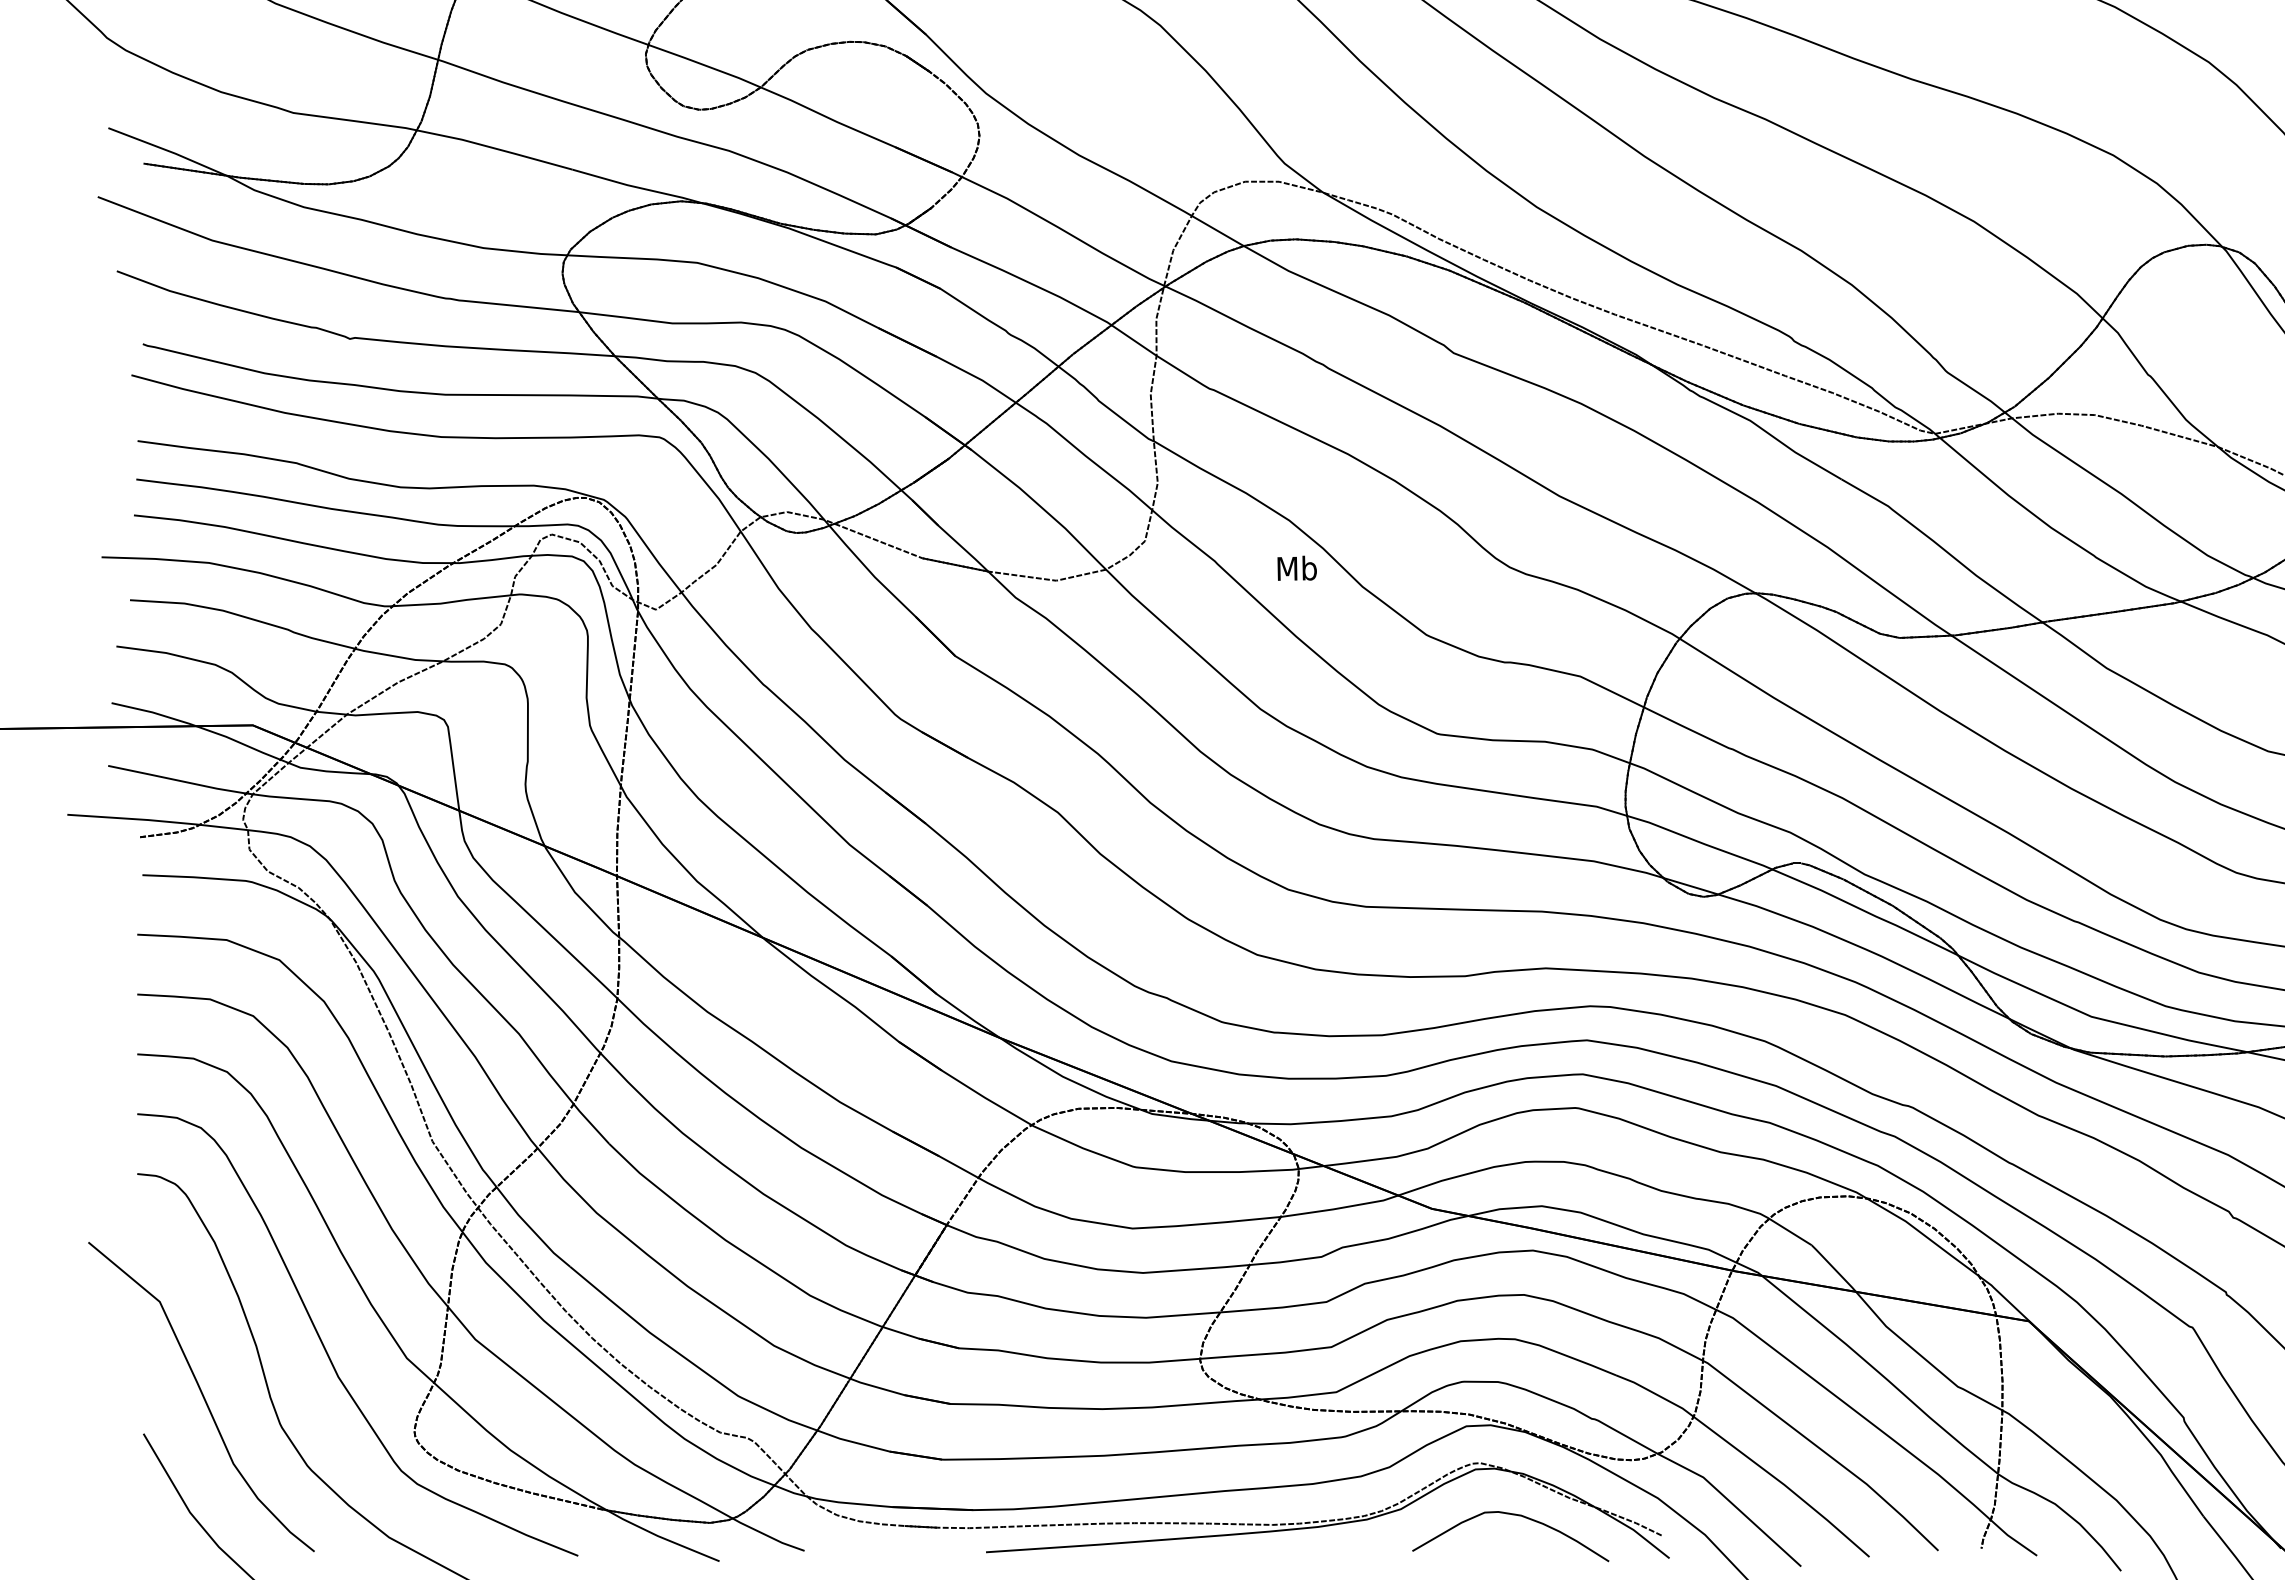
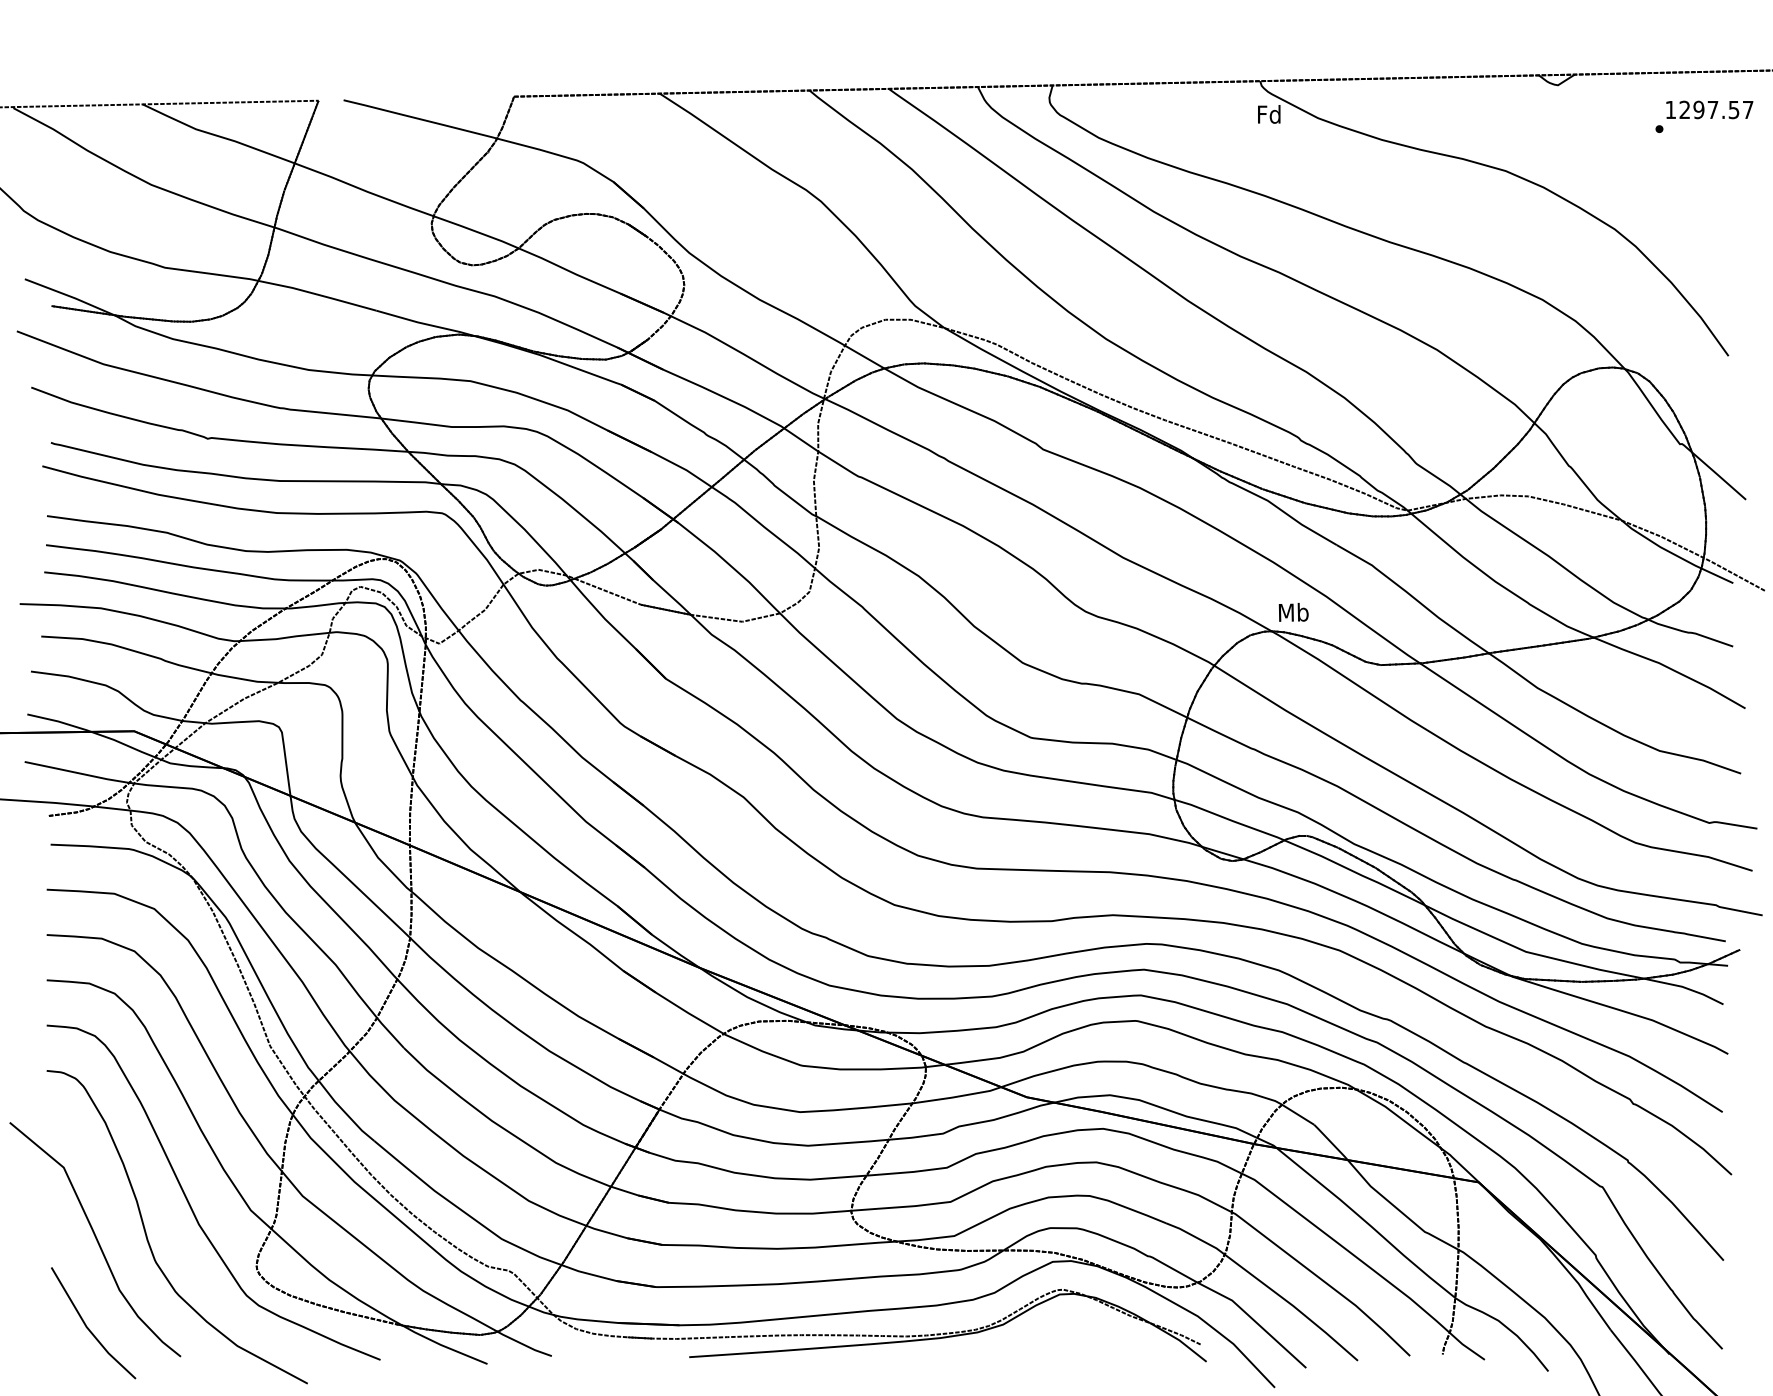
text: (1296, 568) -> (1293, 612), moved
curve: (1510, 1515) -> (1086, 1329), removed

